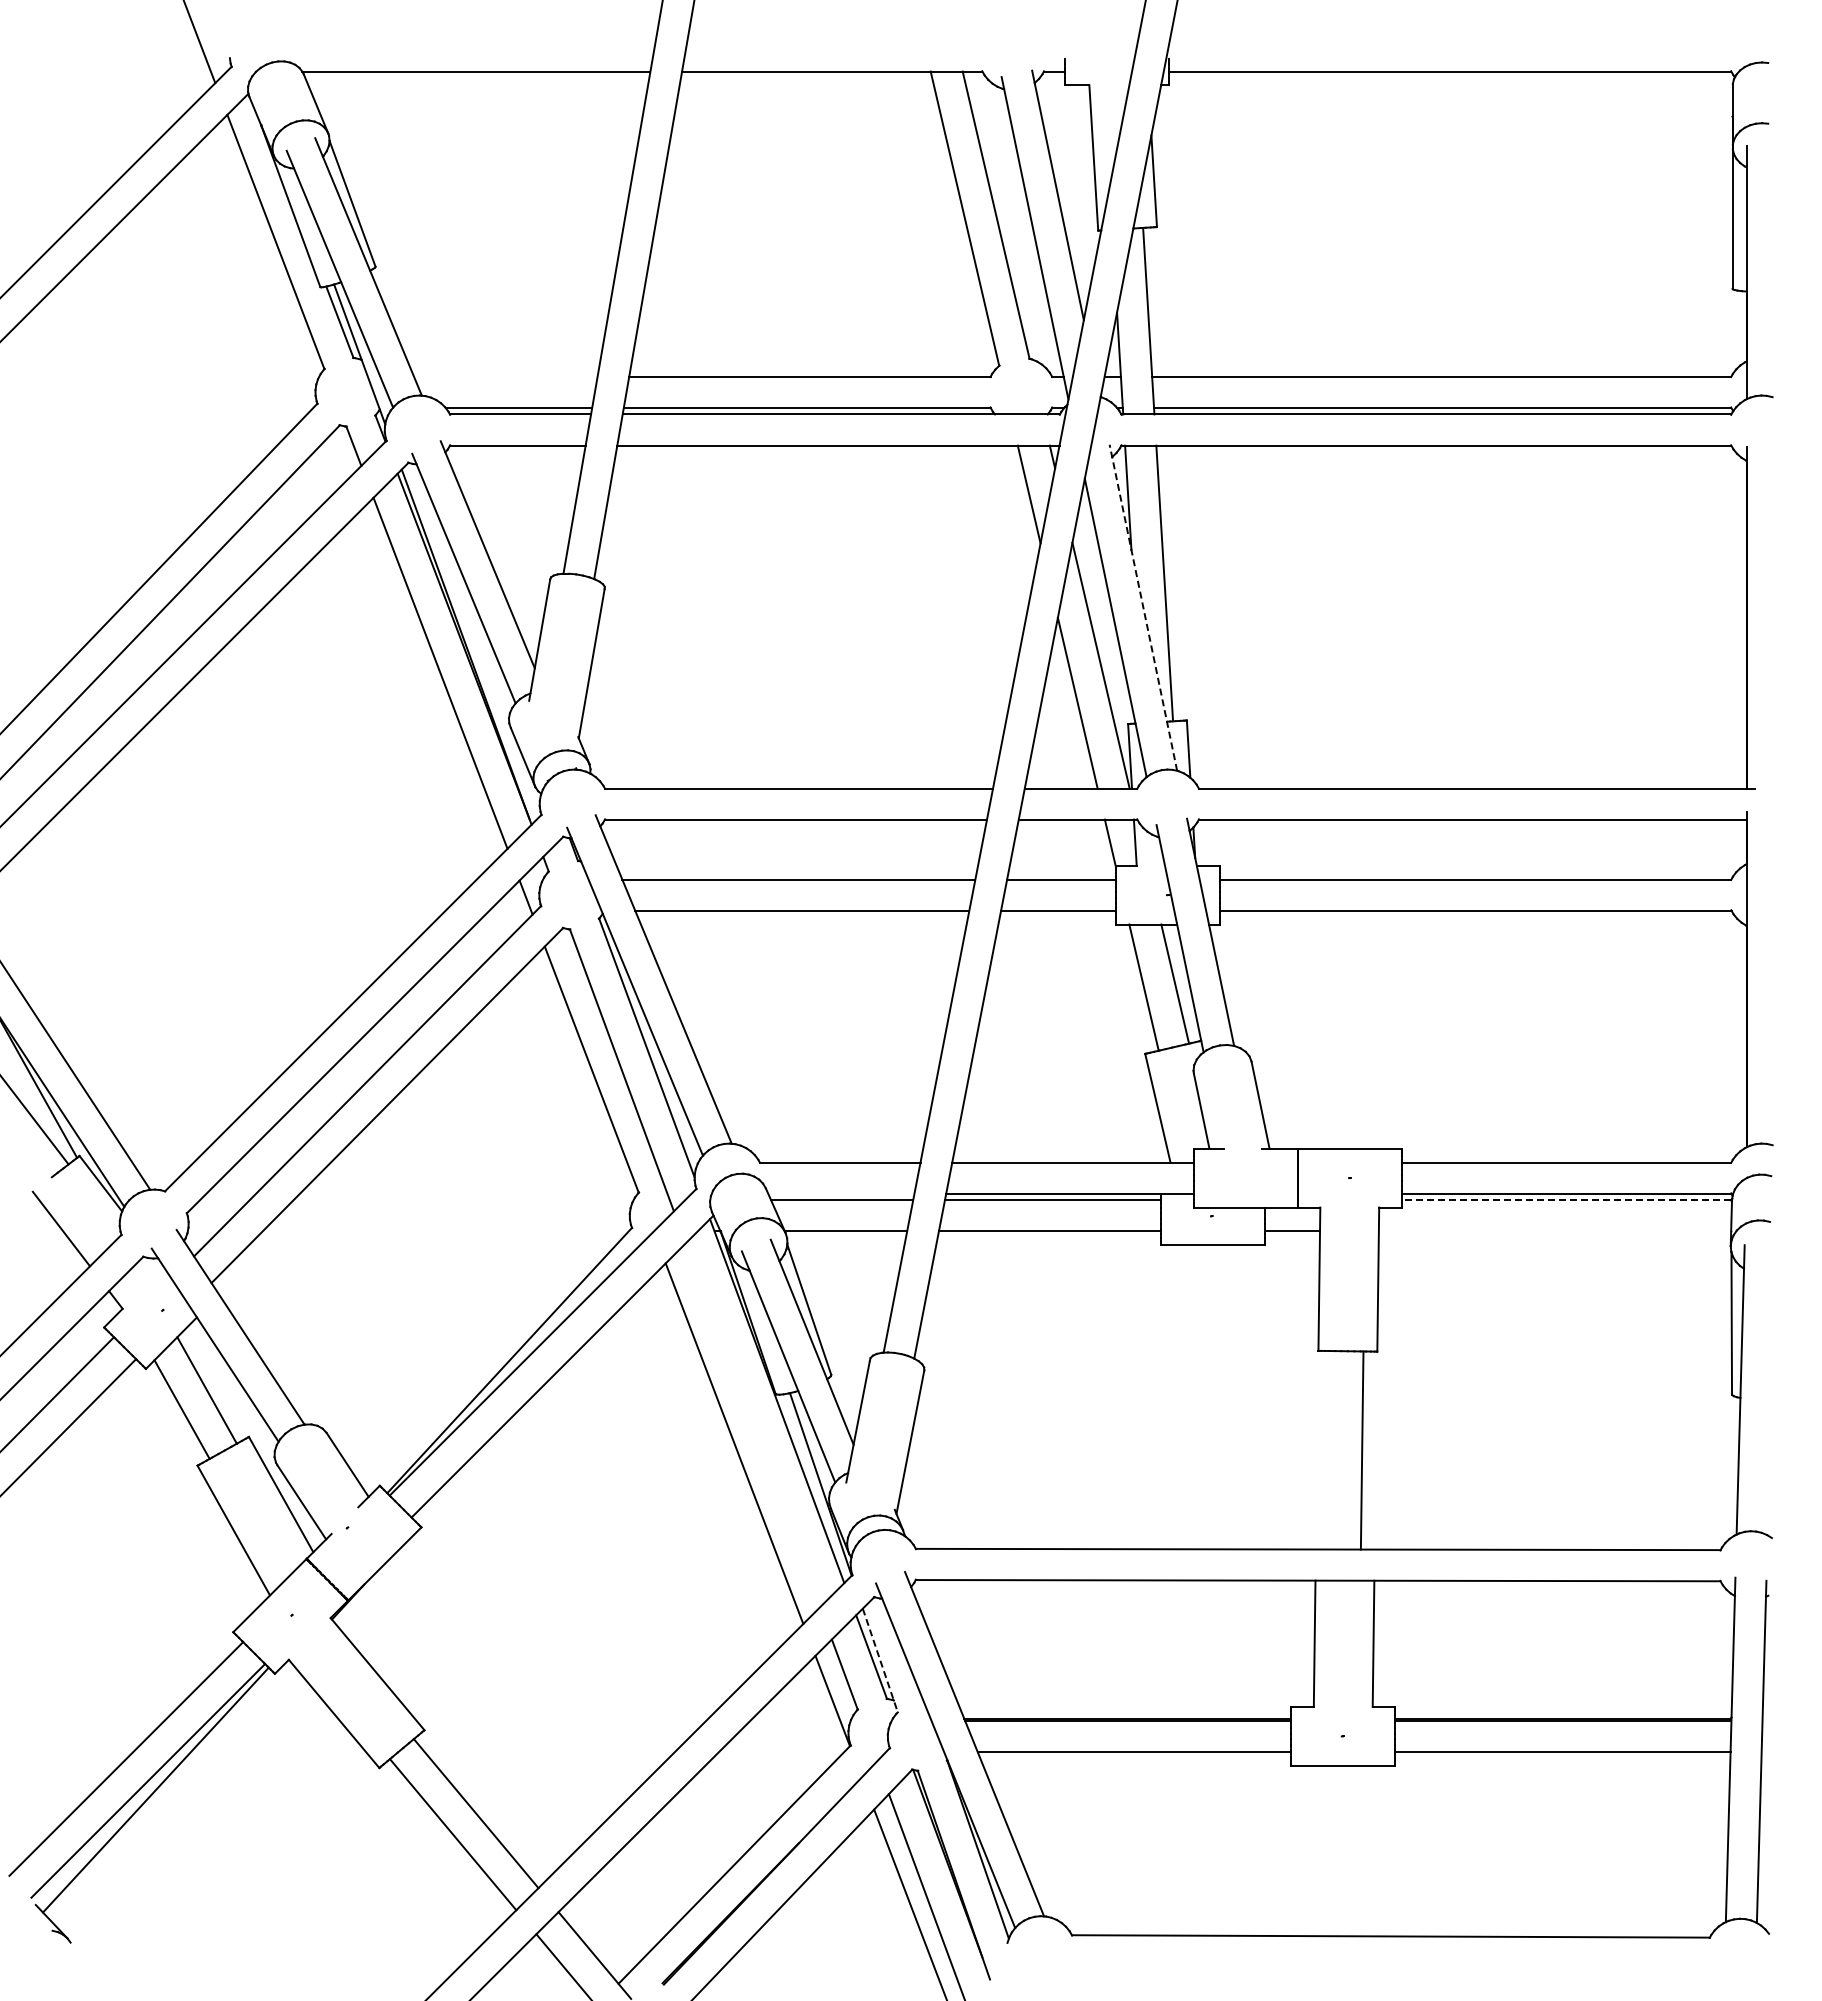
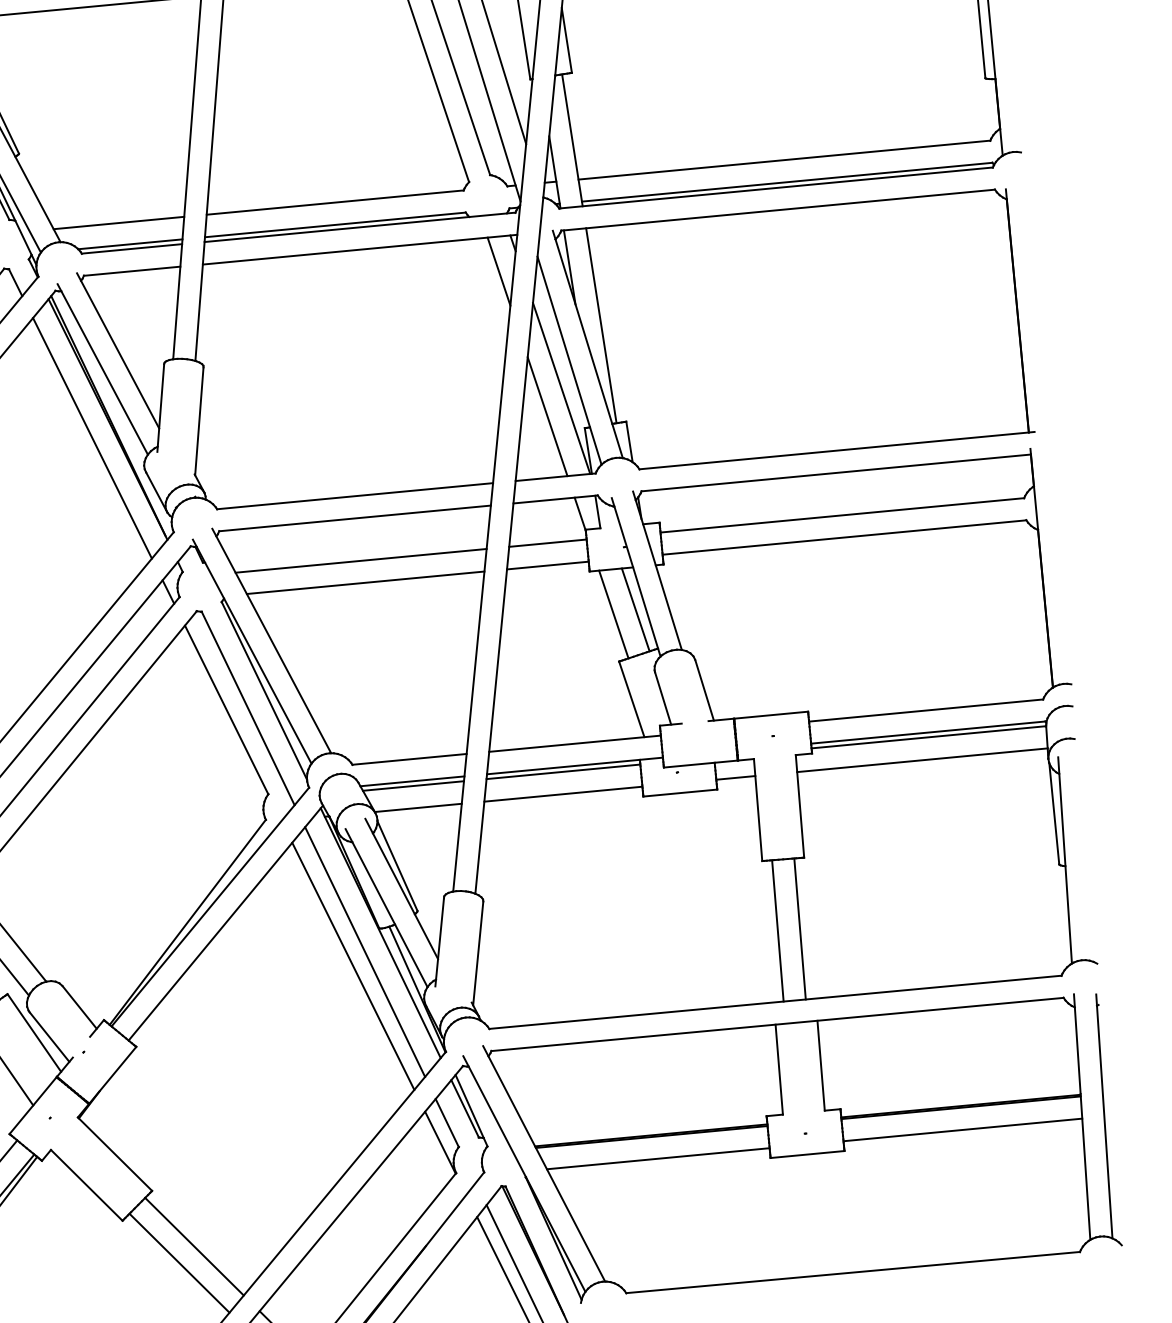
line: (505, 376) -> (118, 222), added
line: (1143, 607) -> (587, 344), dashed -> solid
line: (841, 1193) -> (412, 781), added
line: (1566, 1200) -> (928, 737), dashed -> solid
line: (1554, 1231) -> (922, 760), added
line: (752, 1425) -> (364, 952), added
line: (1330, 1450) -> (777, 931), added
line: (880, 1660) -> (471, 1110), dashed -> solid

